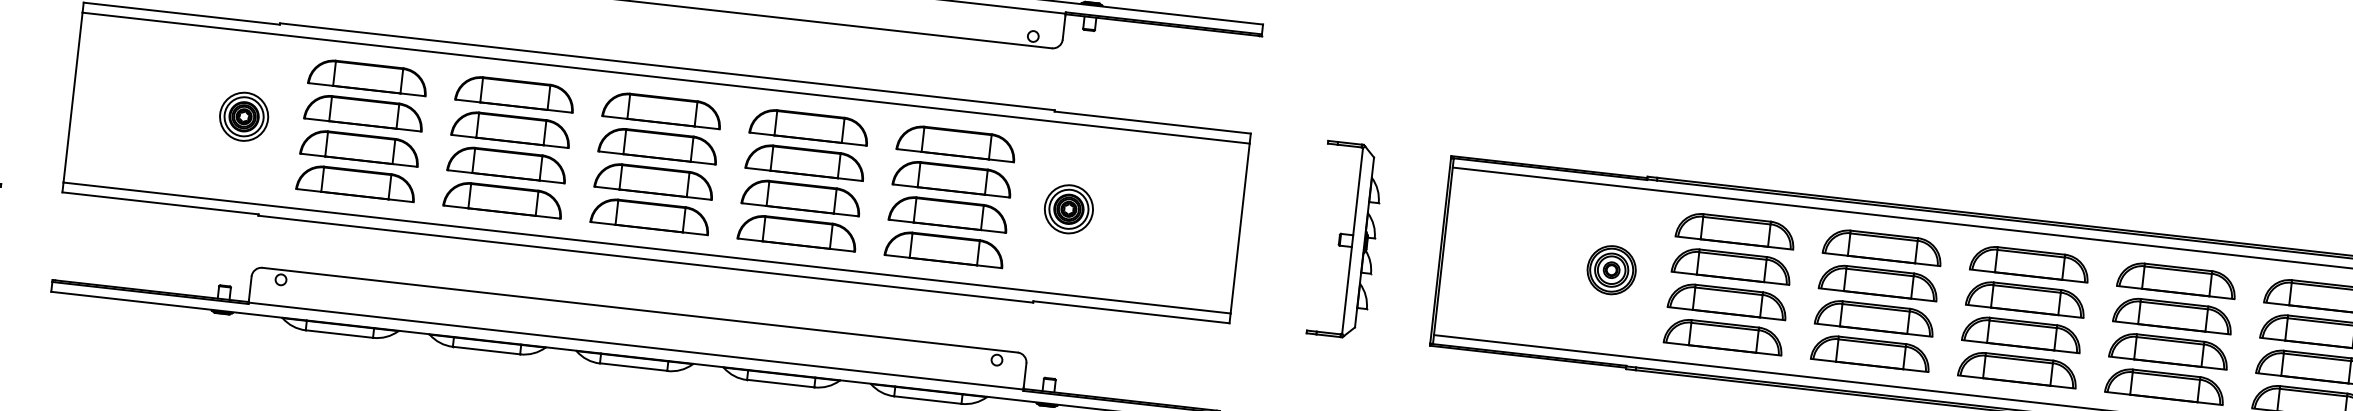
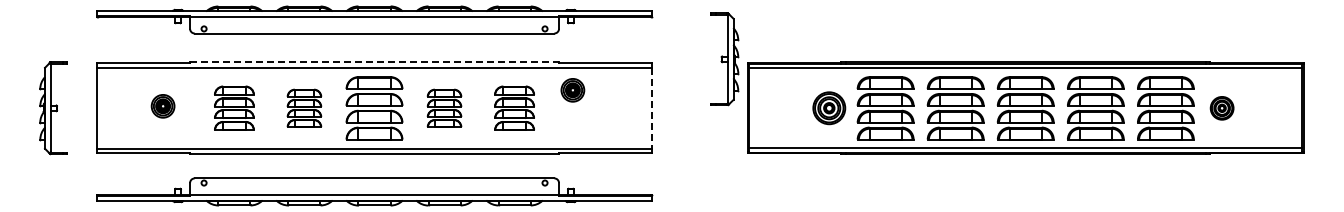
line: (669, 67) -> (375, 62), solid -> dashed
part: (242, 117) -> (162, 106), moved
part: (362, 130) -> (234, 108), size x0.7
part: (509, 146) -> (304, 108), size x0.6
part: (803, 179) -> (444, 108), size x0.6
part: (950, 196) -> (514, 108), size x0.7
part: (1068, 209) -> (572, 90), moved
line: (1240, 228) -> (652, 108), solid -> dashed
part: (1345, 240) -> (724, 59), moved
part: (1611, 270) -> (829, 108), size x1.4

